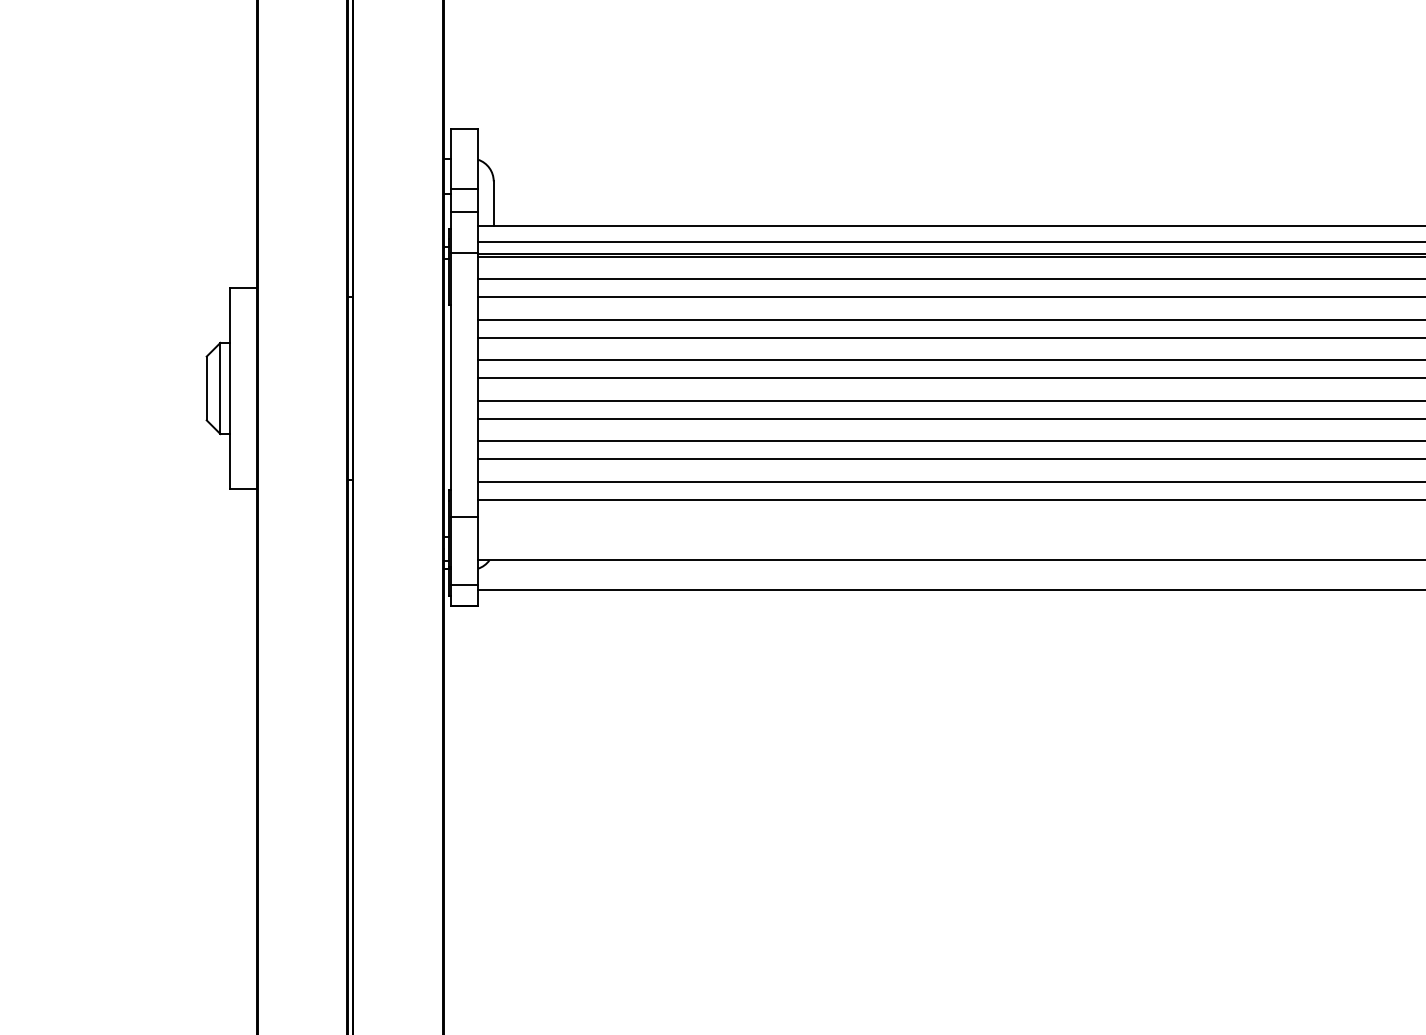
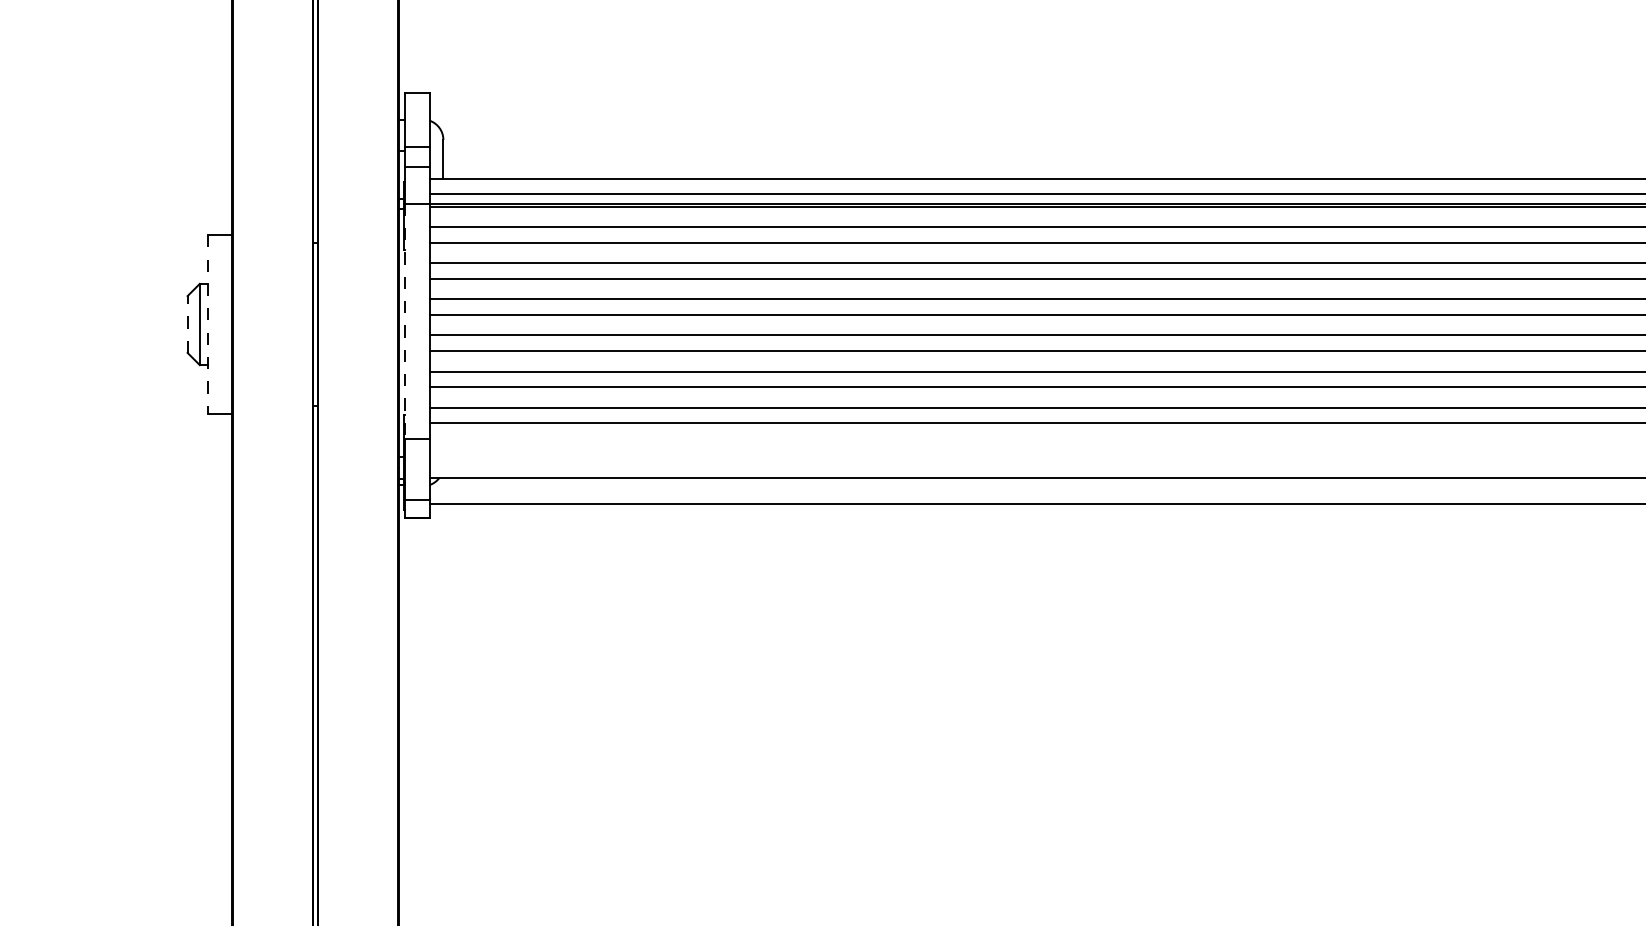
line: (451, 385) -> (405, 321), solid -> dashed
line: (206, 388) -> (187, 324), solid -> dashed
line: (229, 389) -> (207, 325), solid -> dashed

